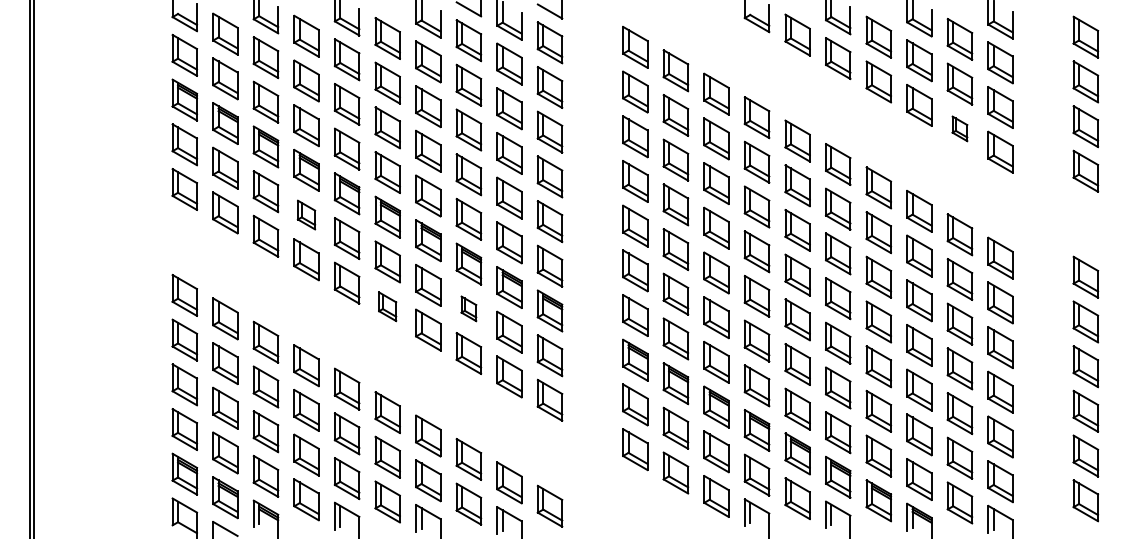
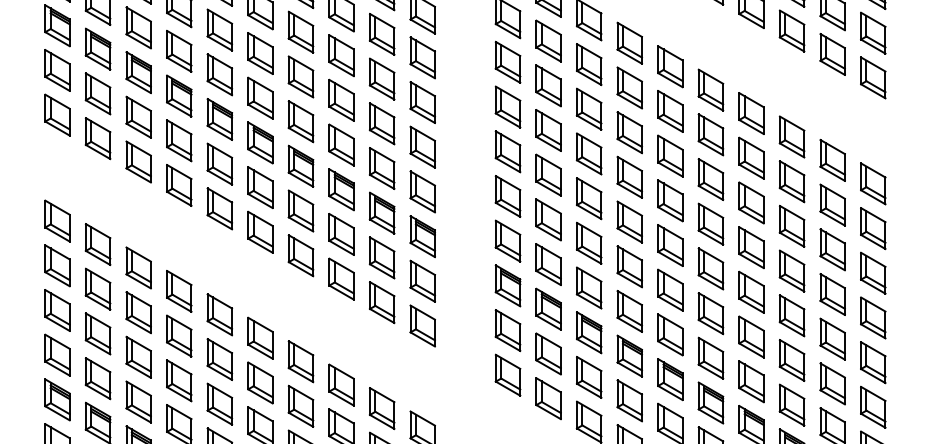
part: (959, 128) -> (832, 54), size x1.67
part: (306, 214) -> (179, 140), size x1.43
part: (387, 306) -> (260, 232), size x1.43
part: (468, 308) -> (341, 234), size x1.67

